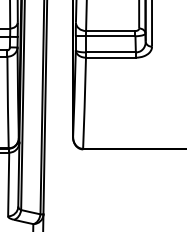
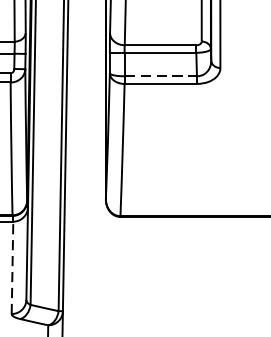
line: (110, 52) -> (160, 76), solid -> dashed
line: (8, 184) -> (12, 267), solid -> dashed

